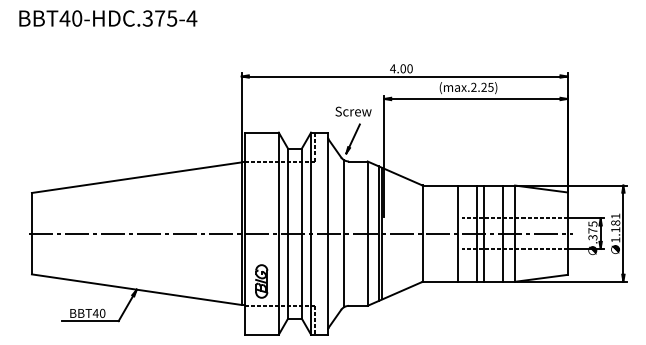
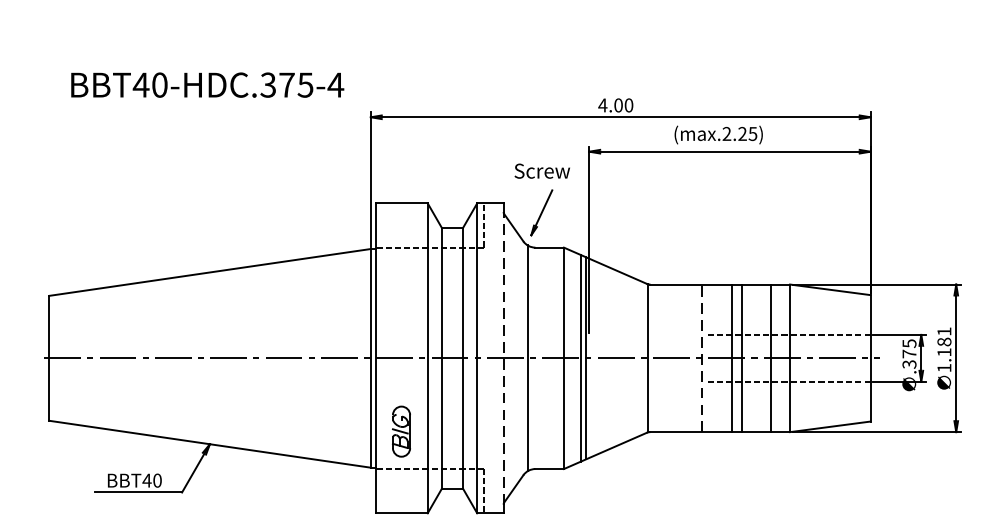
text: (108, 18) -> (207, 85), moved
line: (328, 233) -> (503, 358), solid -> dashed
line: (457, 233) -> (701, 358), solid -> dashed

